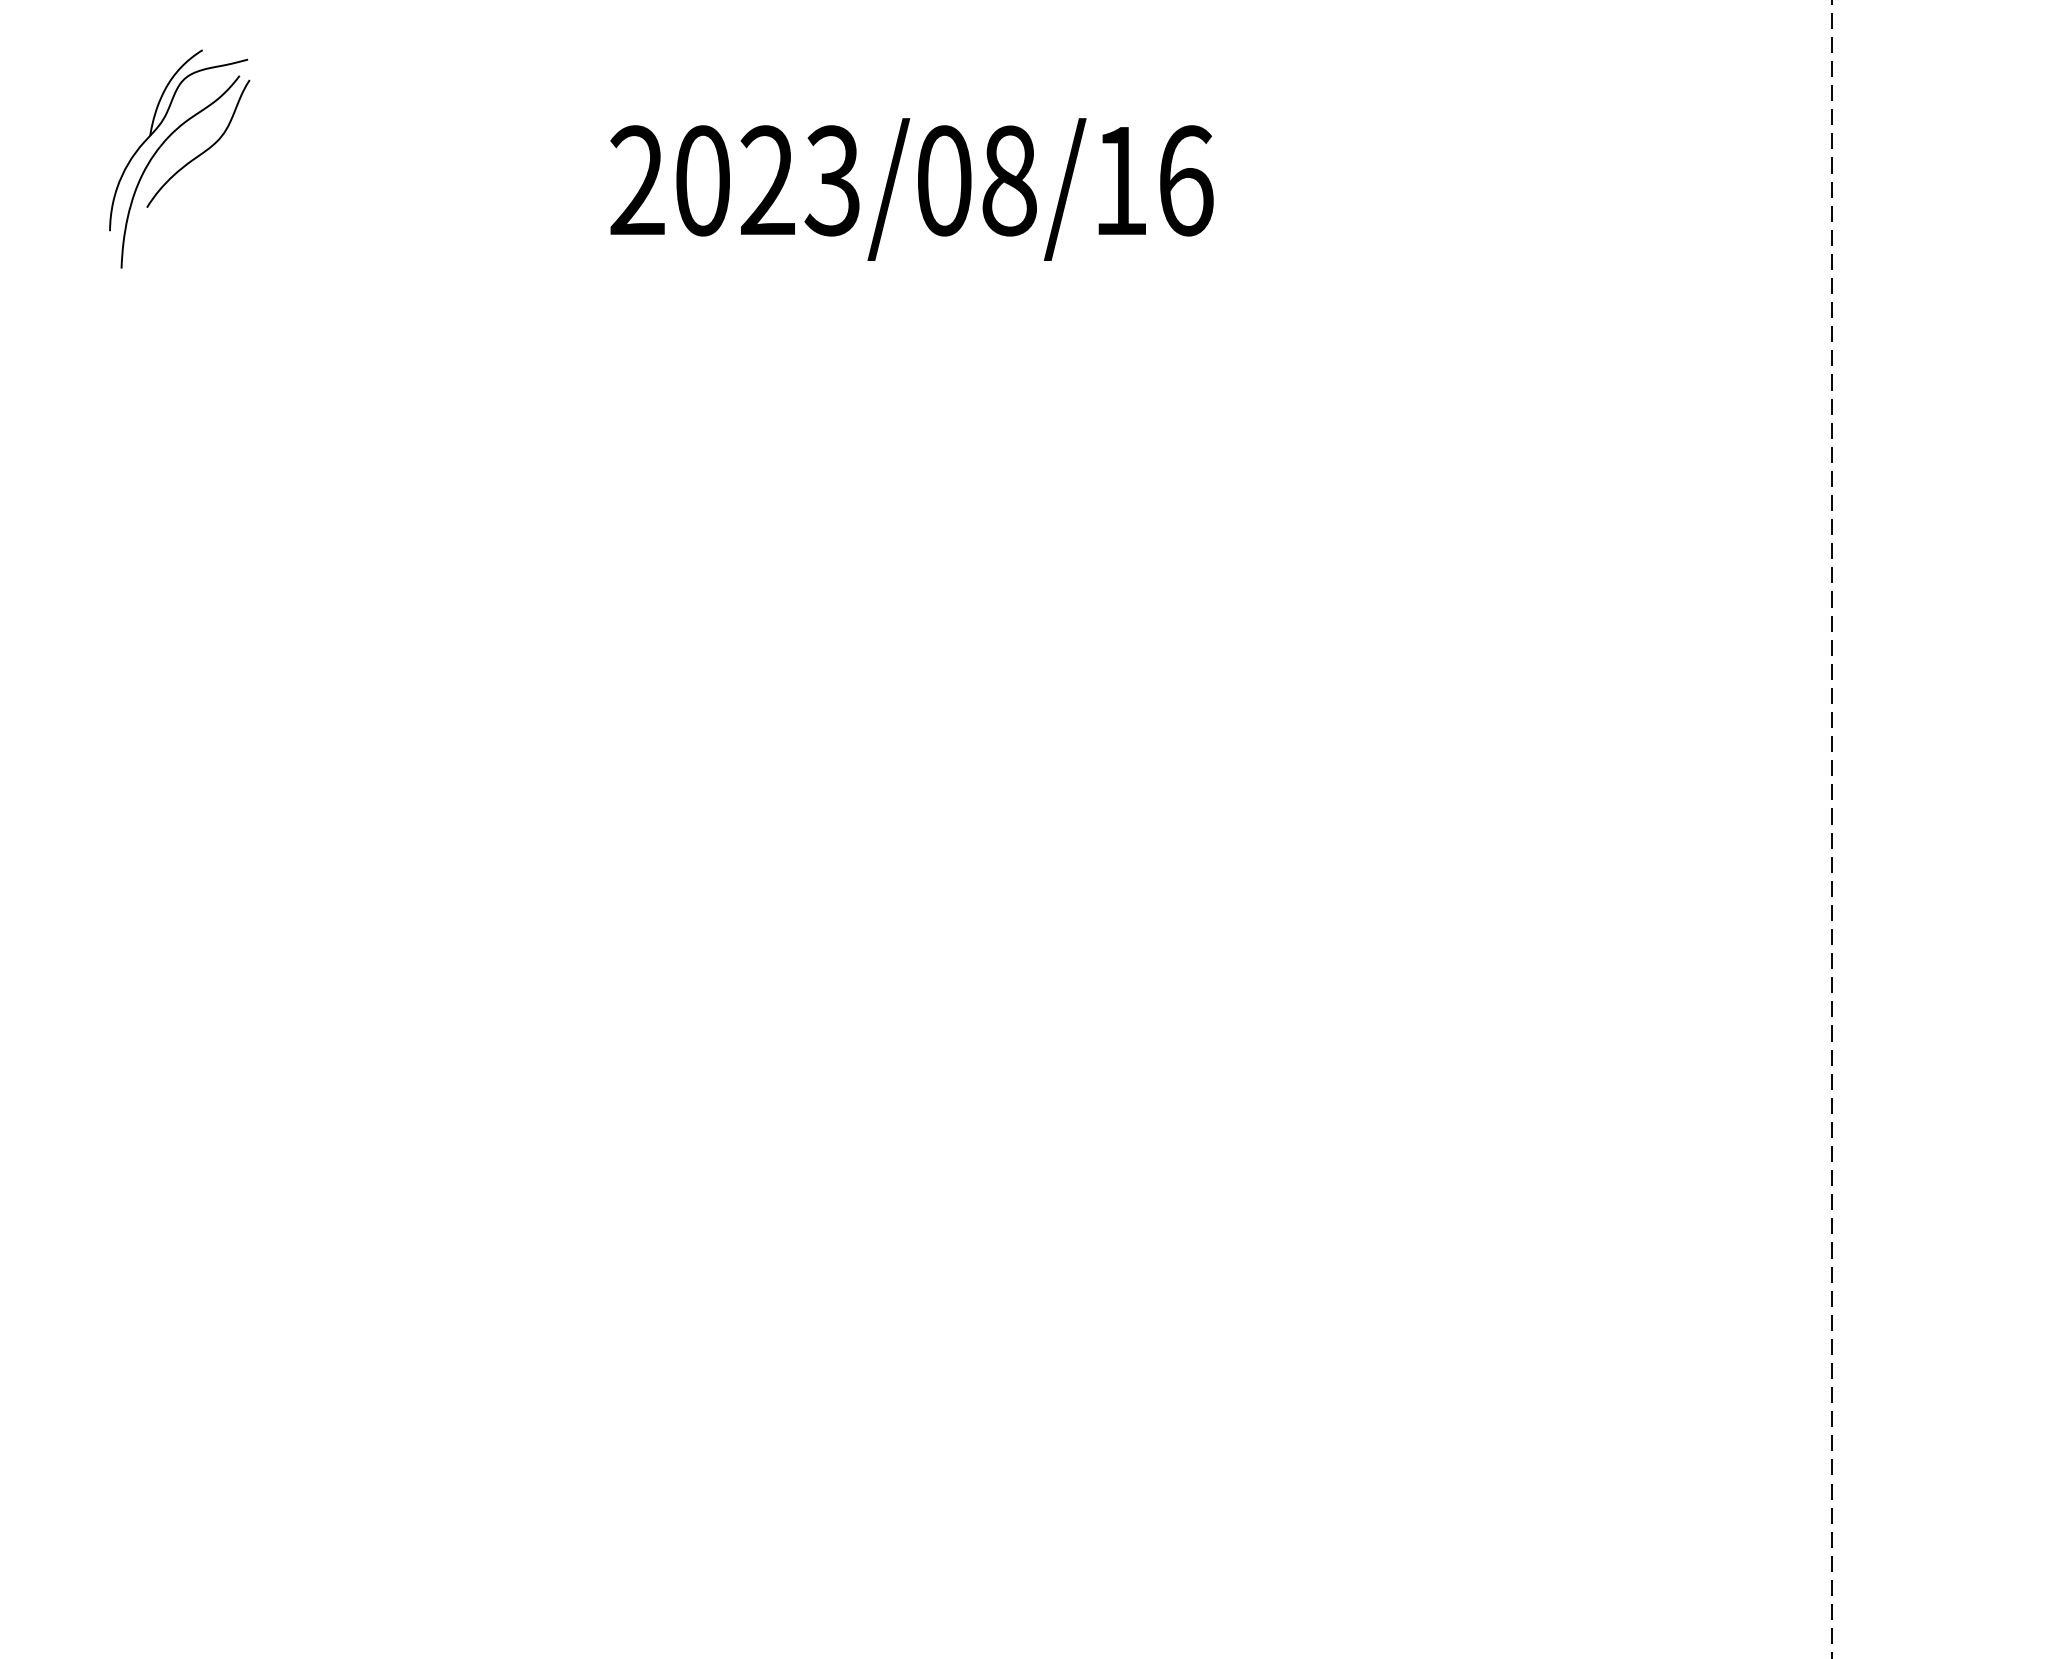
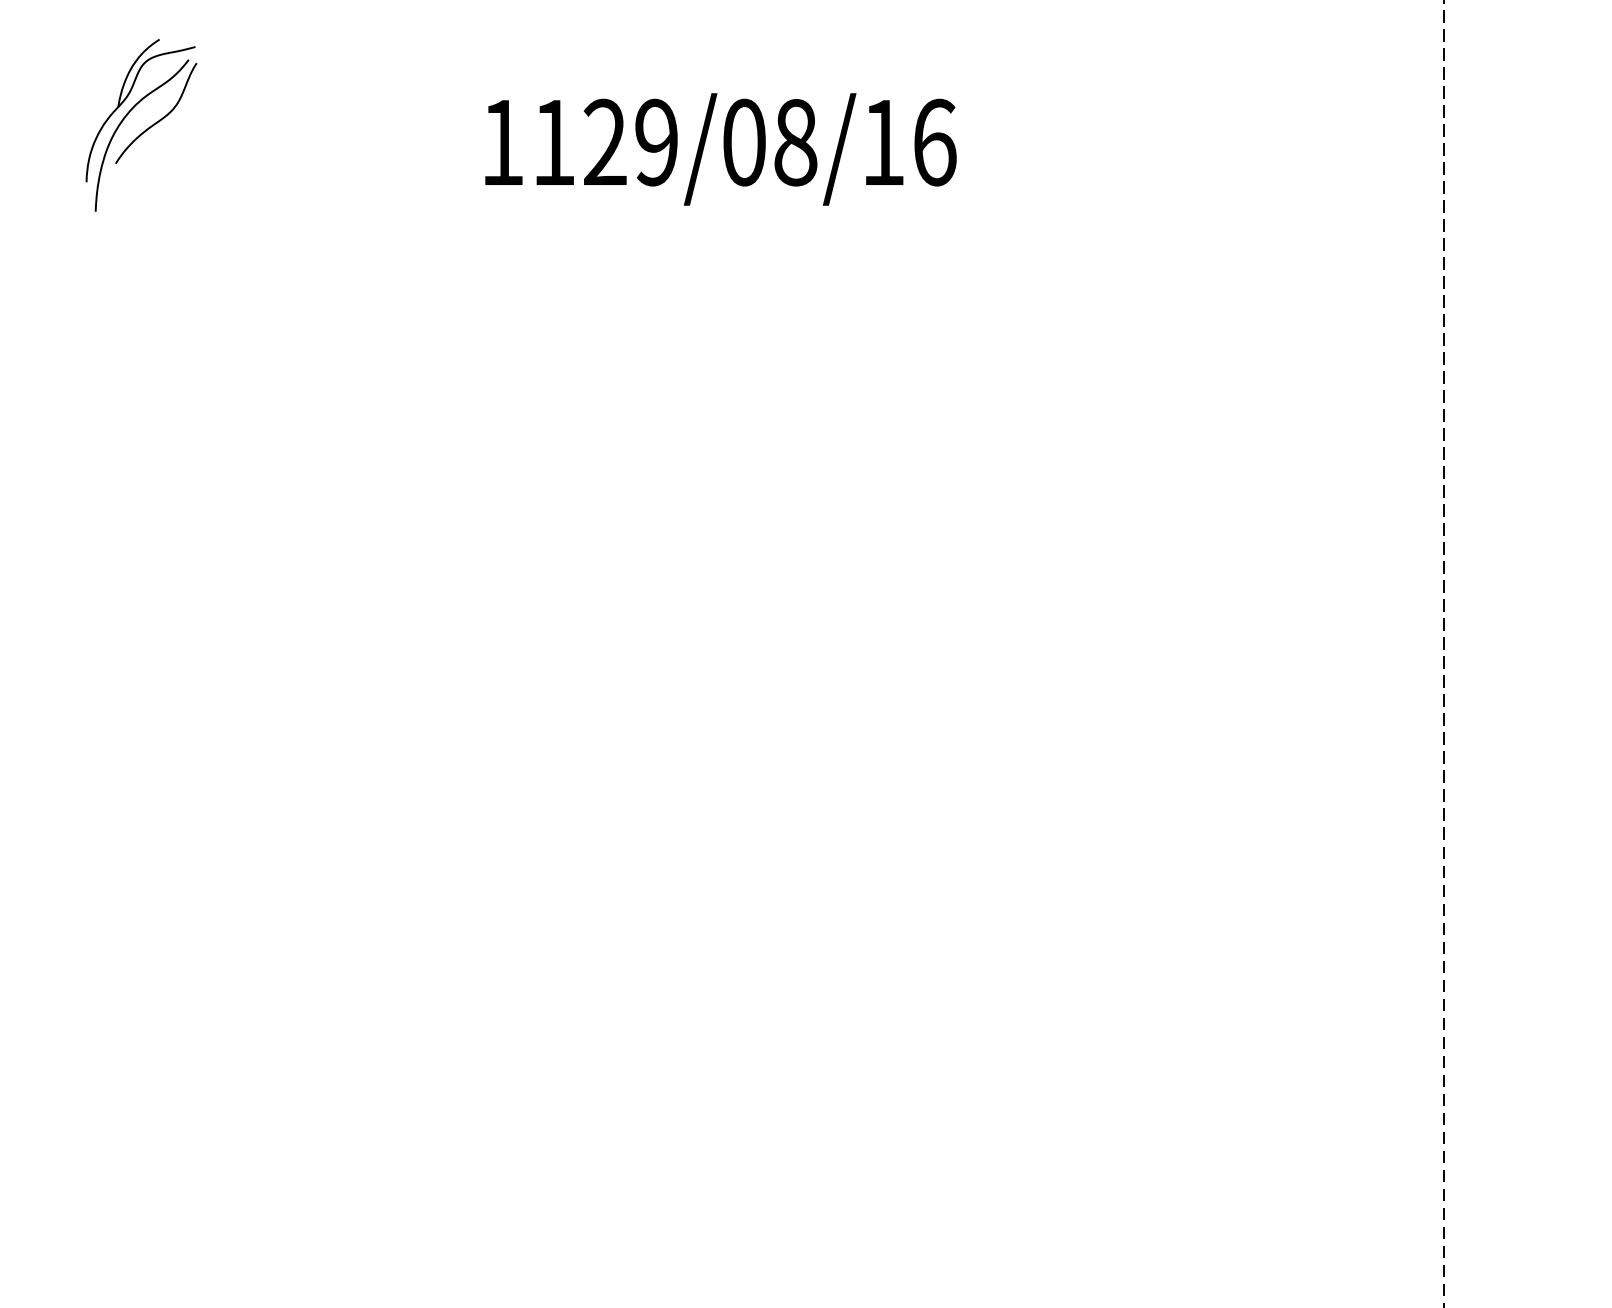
text: (734, 180) -> (578, 142), 2023/08/16 -> 1129/08/16

